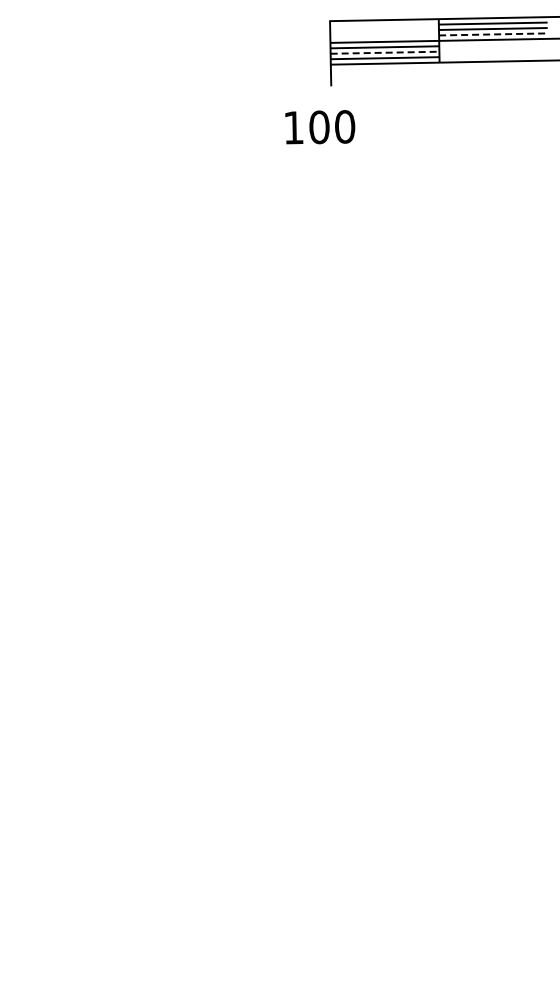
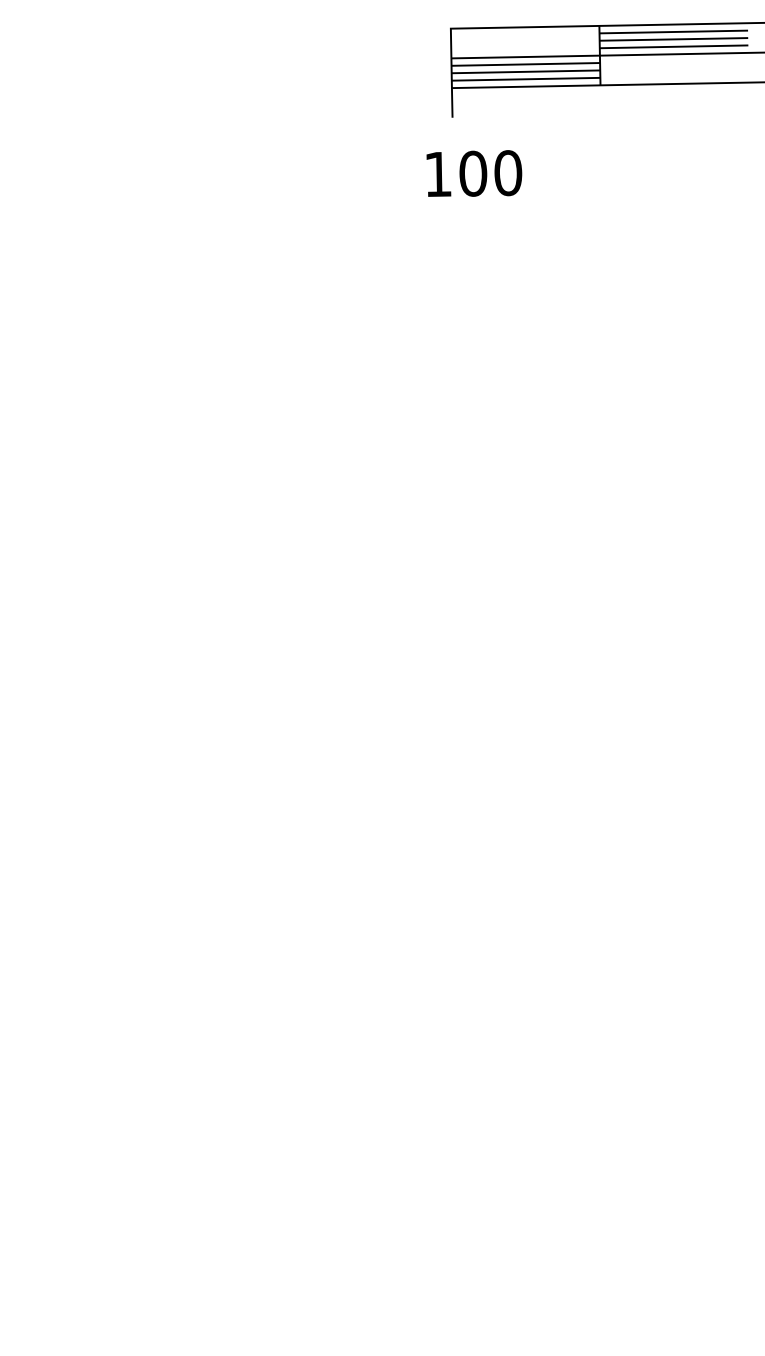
line: (493, 34) -> (674, 46), dashed -> solid
line: (385, 52) -> (526, 71), dashed -> solid
text: (320, 127) -> (474, 173), moved

